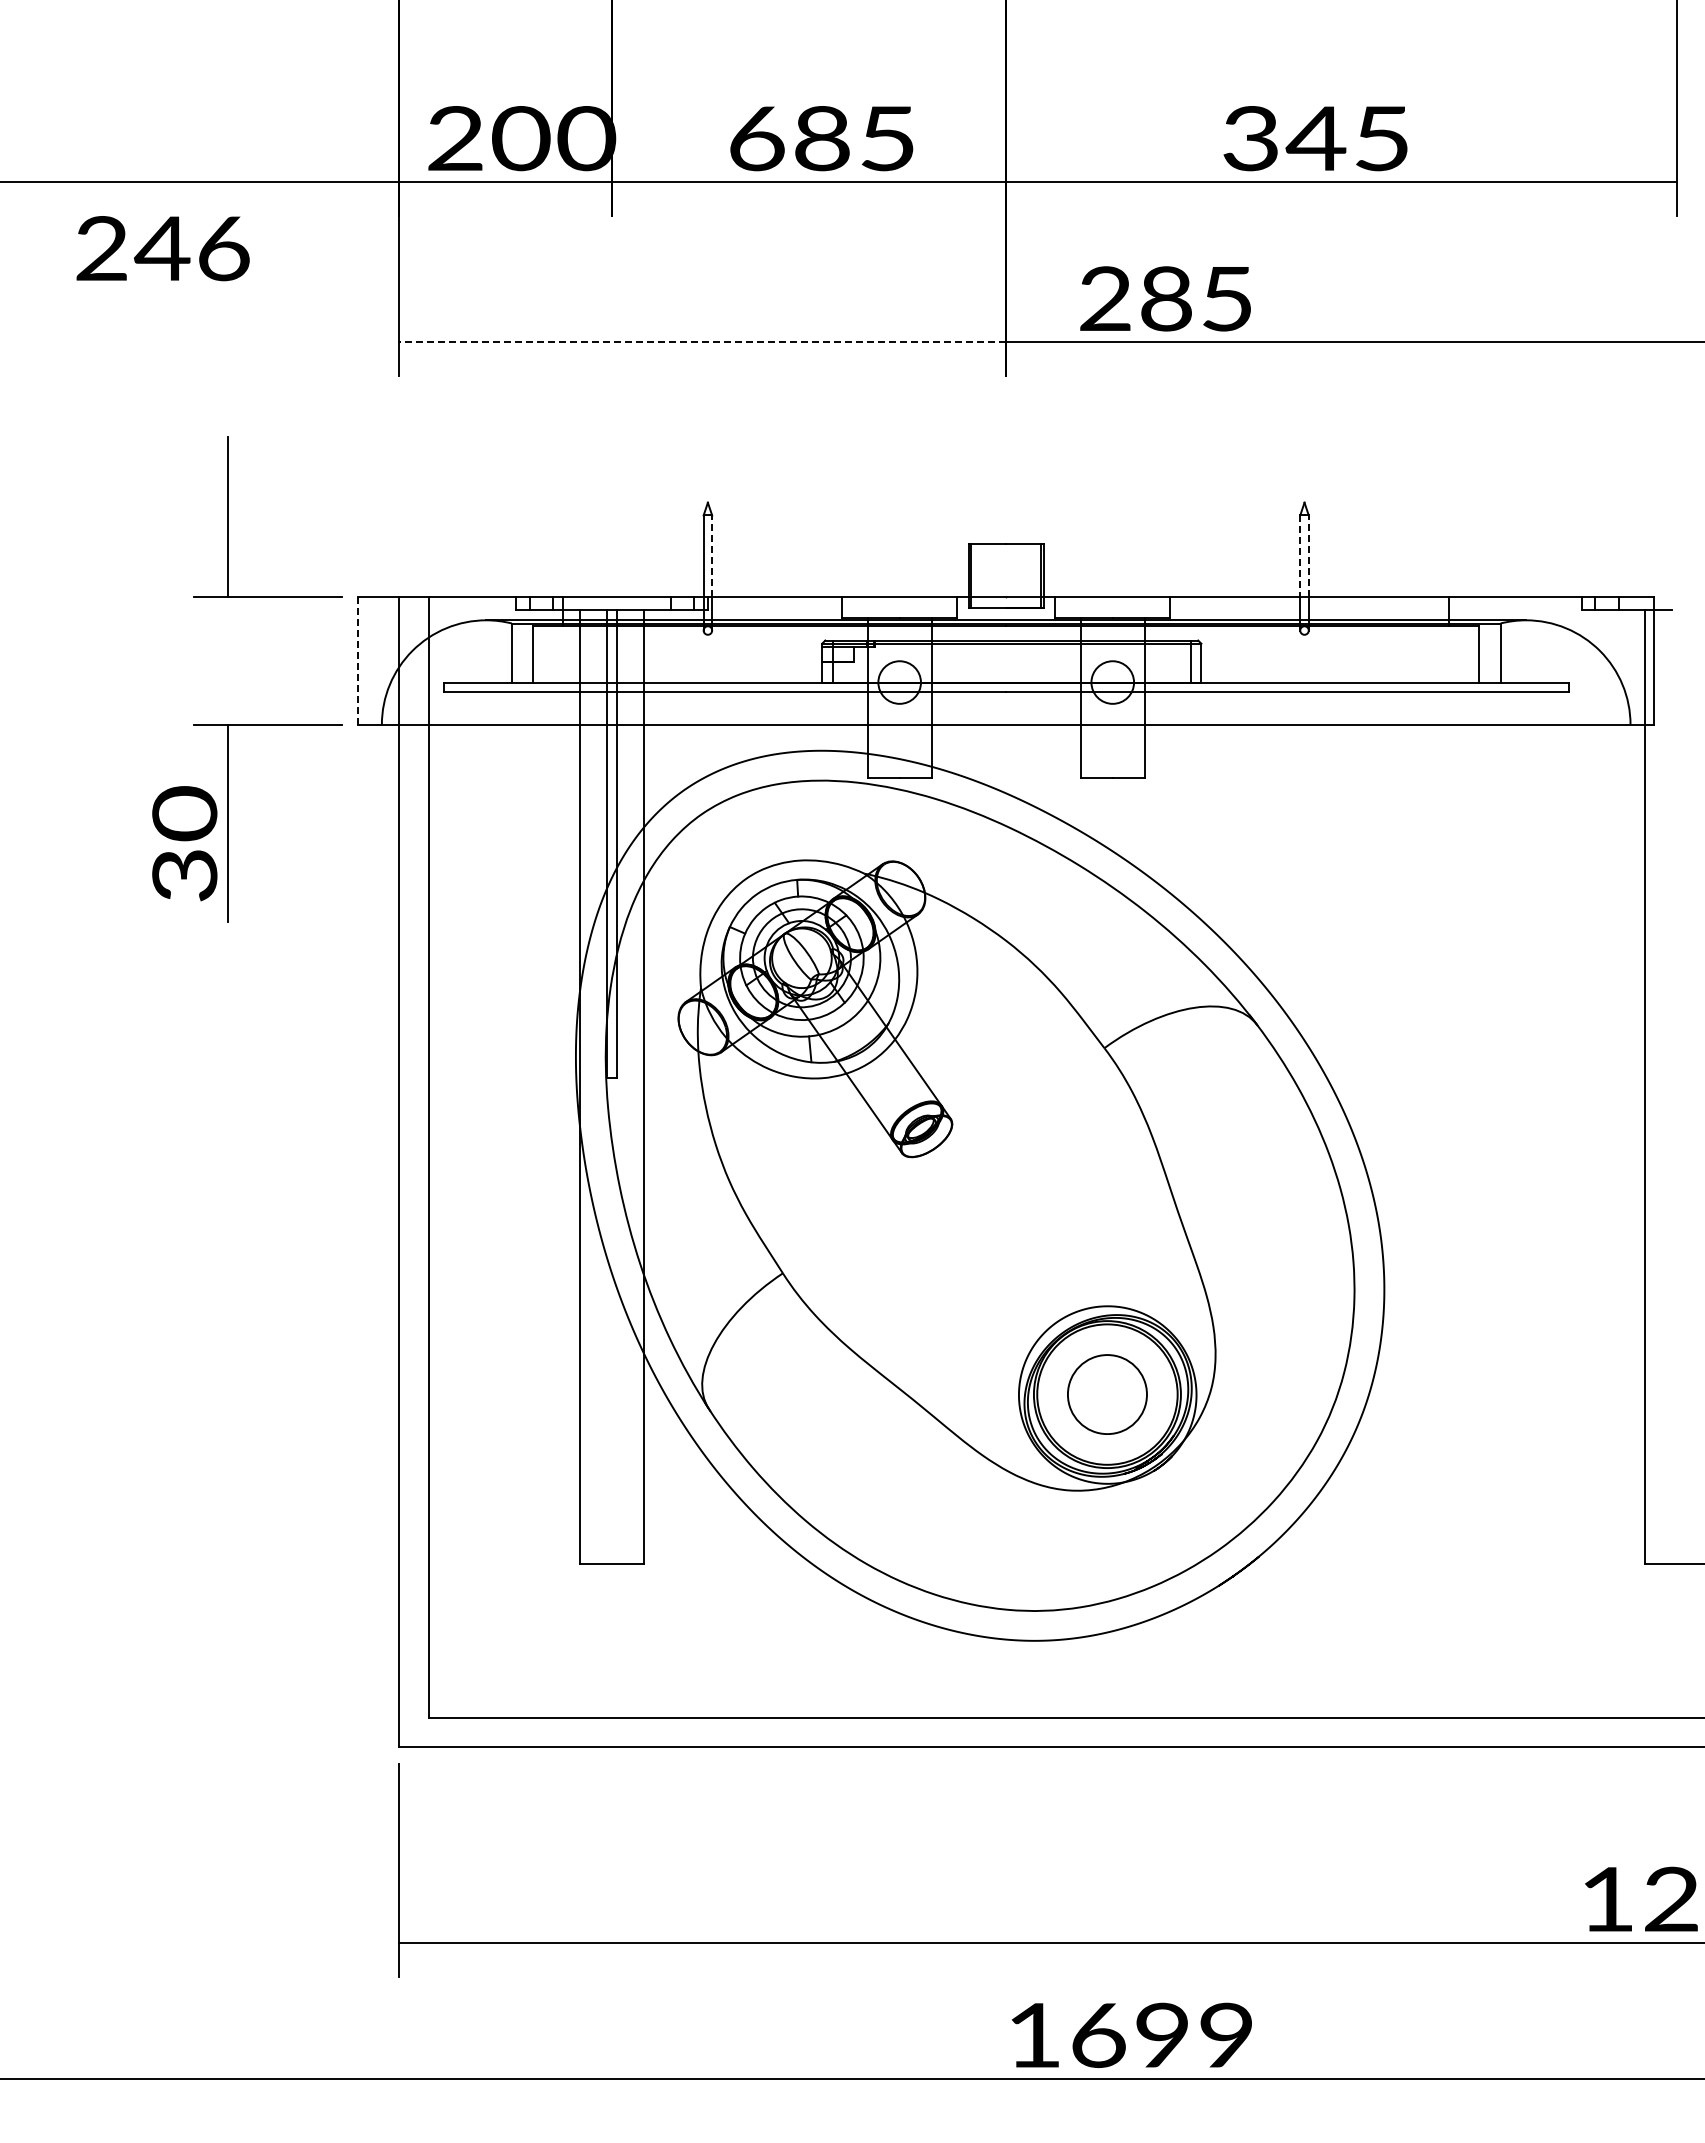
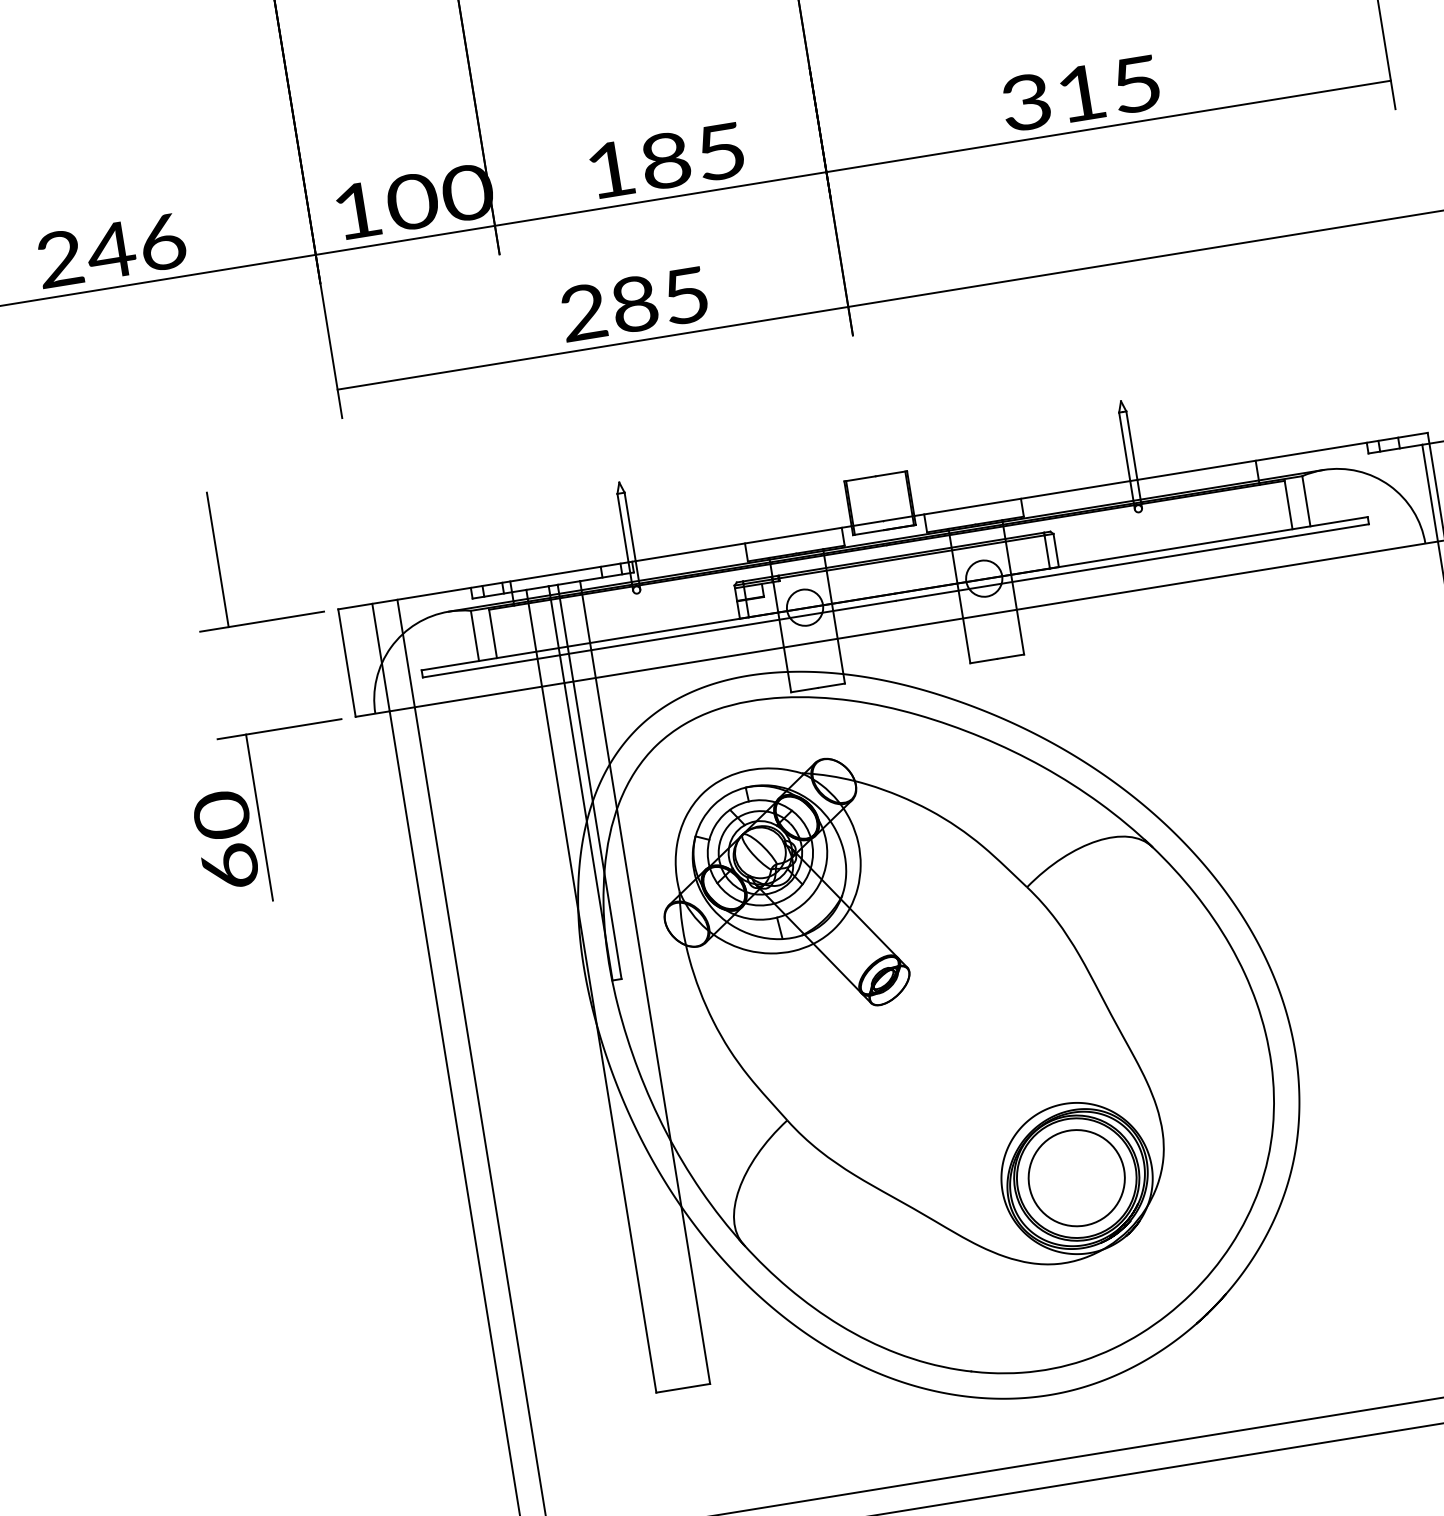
text: (455, 138) -> (357, 210), 200 -> 100
text: (757, 138) -> (611, 169), 685 -> 185
text: (1315, 138) -> (1080, 93), 345 -> 315
text: (162, 248) -> (111, 250), moved
text: (1165, 298) -> (634, 303), moved
line: (702, 342) -> (592, 348), dashed -> solid
line: (712, 556) -> (630, 527), dashed -> solid
line: (1300, 556) -> (1124, 447), dashed -> solid
line: (1308, 556) -> (1131, 445), dashed -> solid
line: (358, 660) -> (346, 662), dashed -> solid
text: (184, 875) -> (229, 867), 30 -> 60
circle: (1107, 1394) -> (1076, 1178), size x1.43

